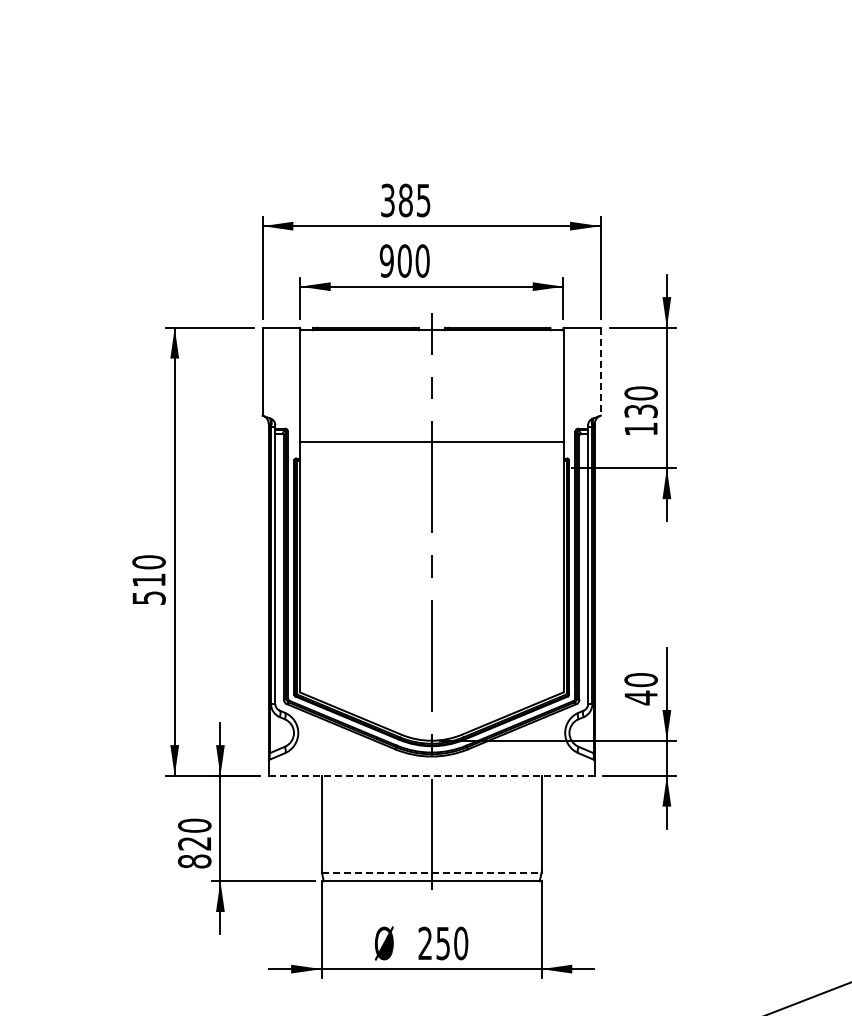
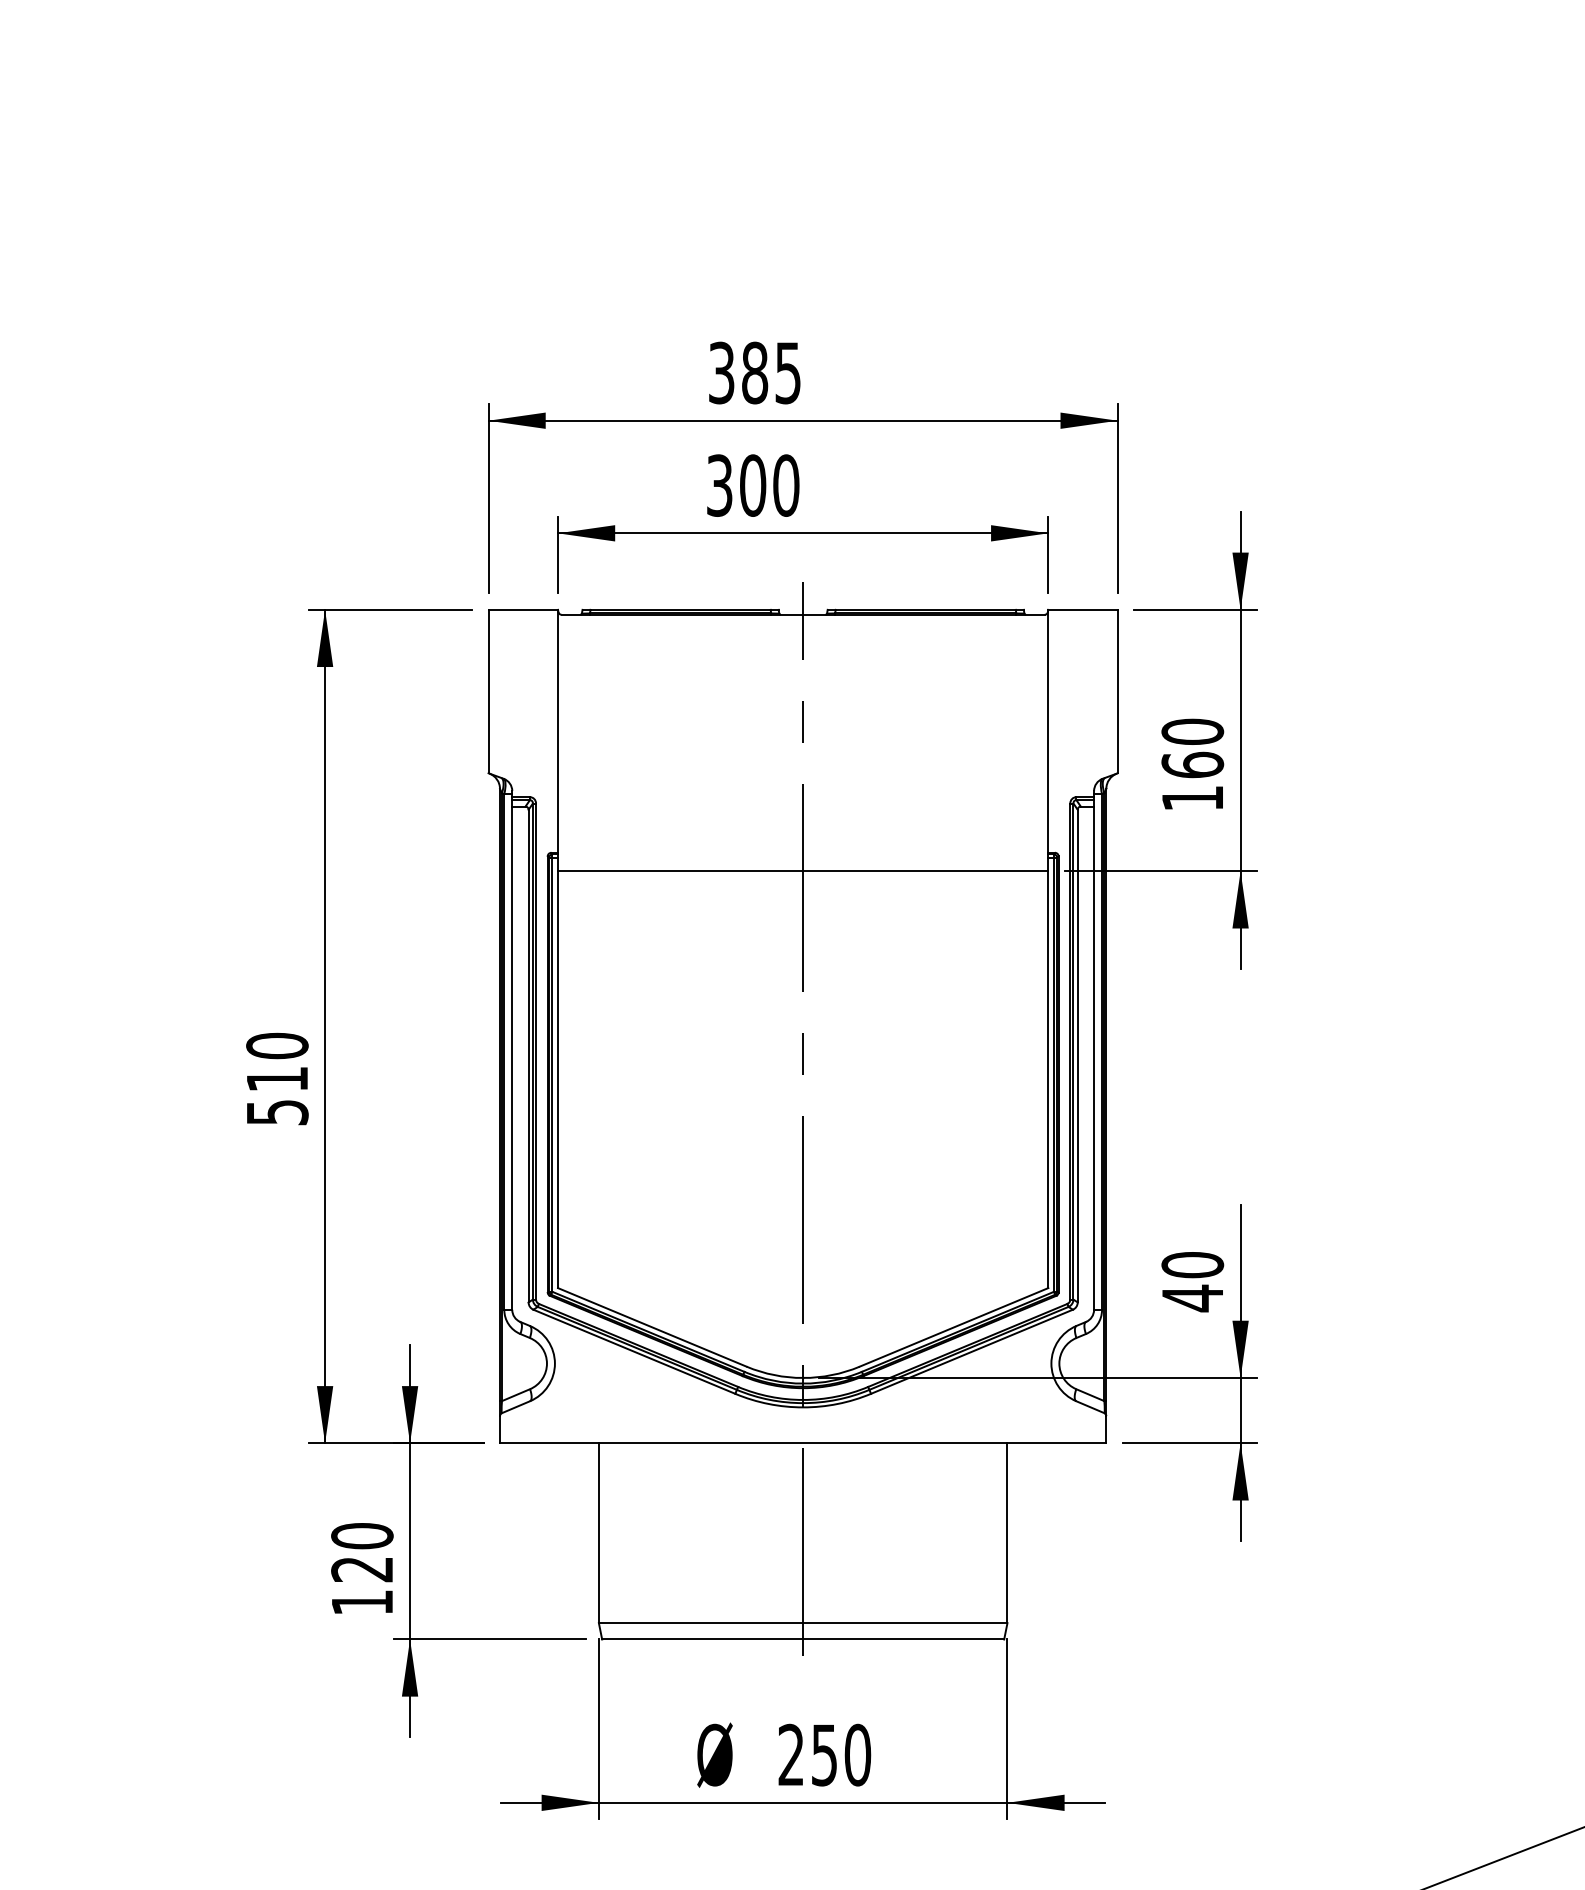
text: (386, 260) -> (719, 484), 900 -> 300
line: (600, 371) -> (1117, 691), dashed -> solid
text: (640, 411) -> (1191, 765), 130 -> 160
line: (431, 442) -> (802, 871), moved
line: (431, 775) -> (802, 1442), dashed -> solid
text: (194, 861) -> (361, 1602), 820 -> 120
line: (431, 872) -> (802, 1623), dashed -> solid

